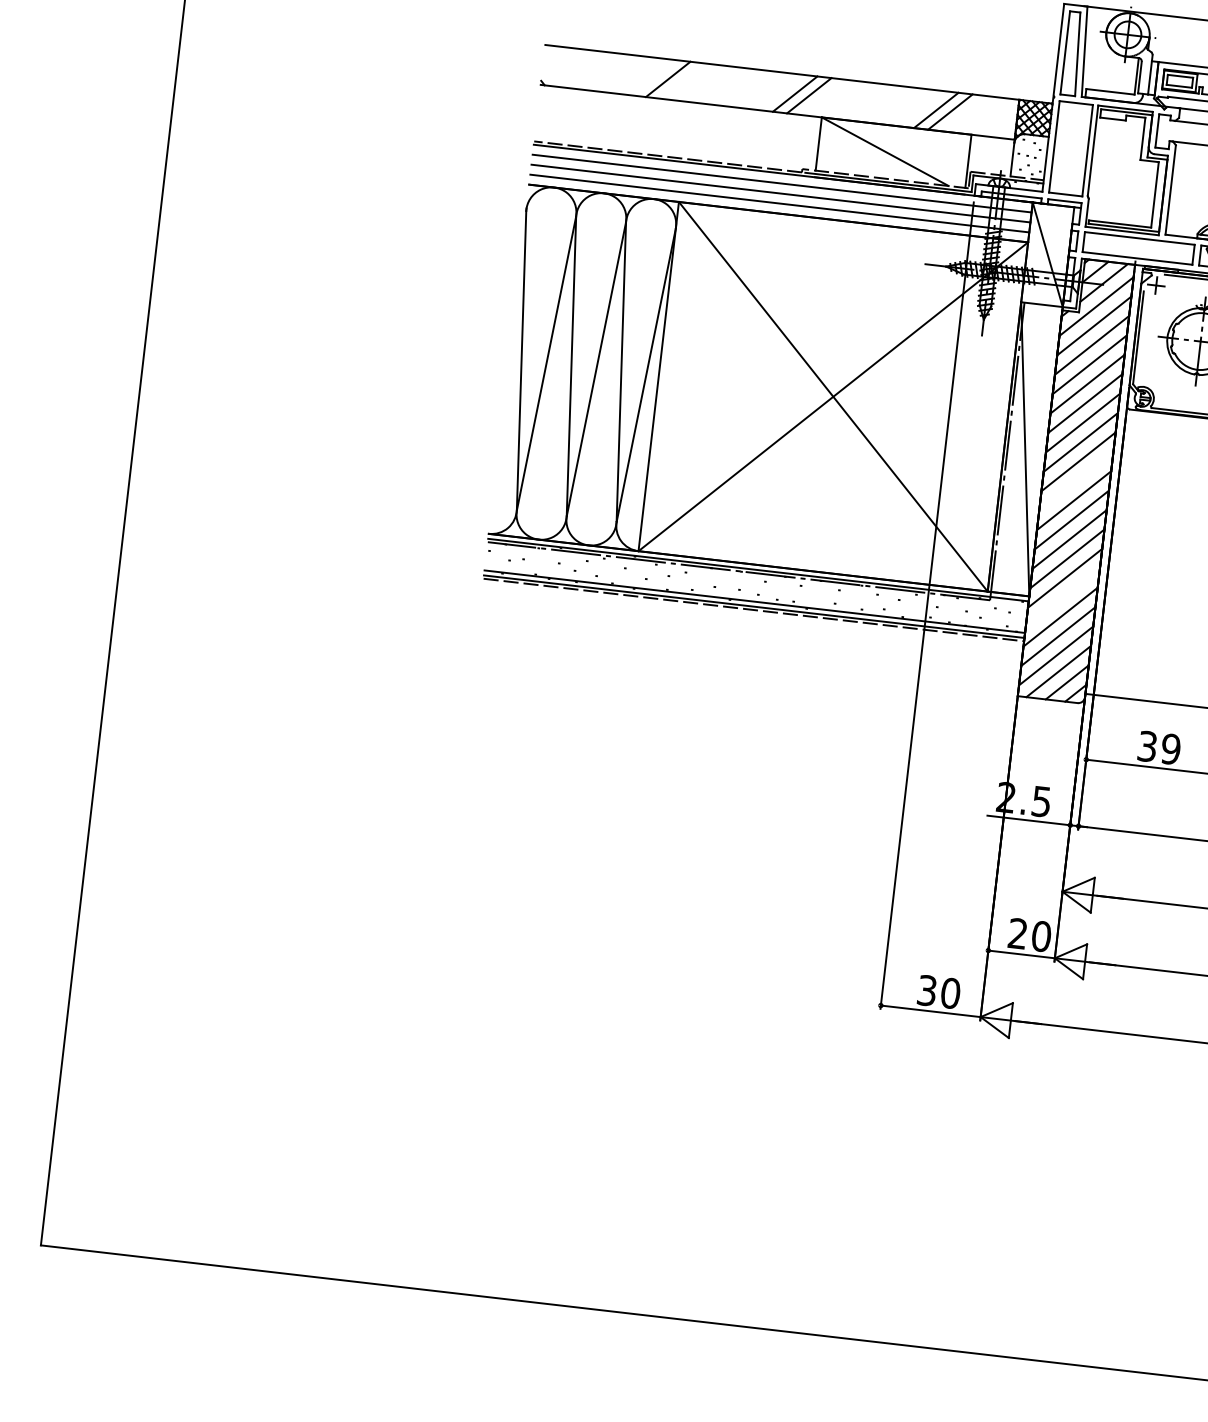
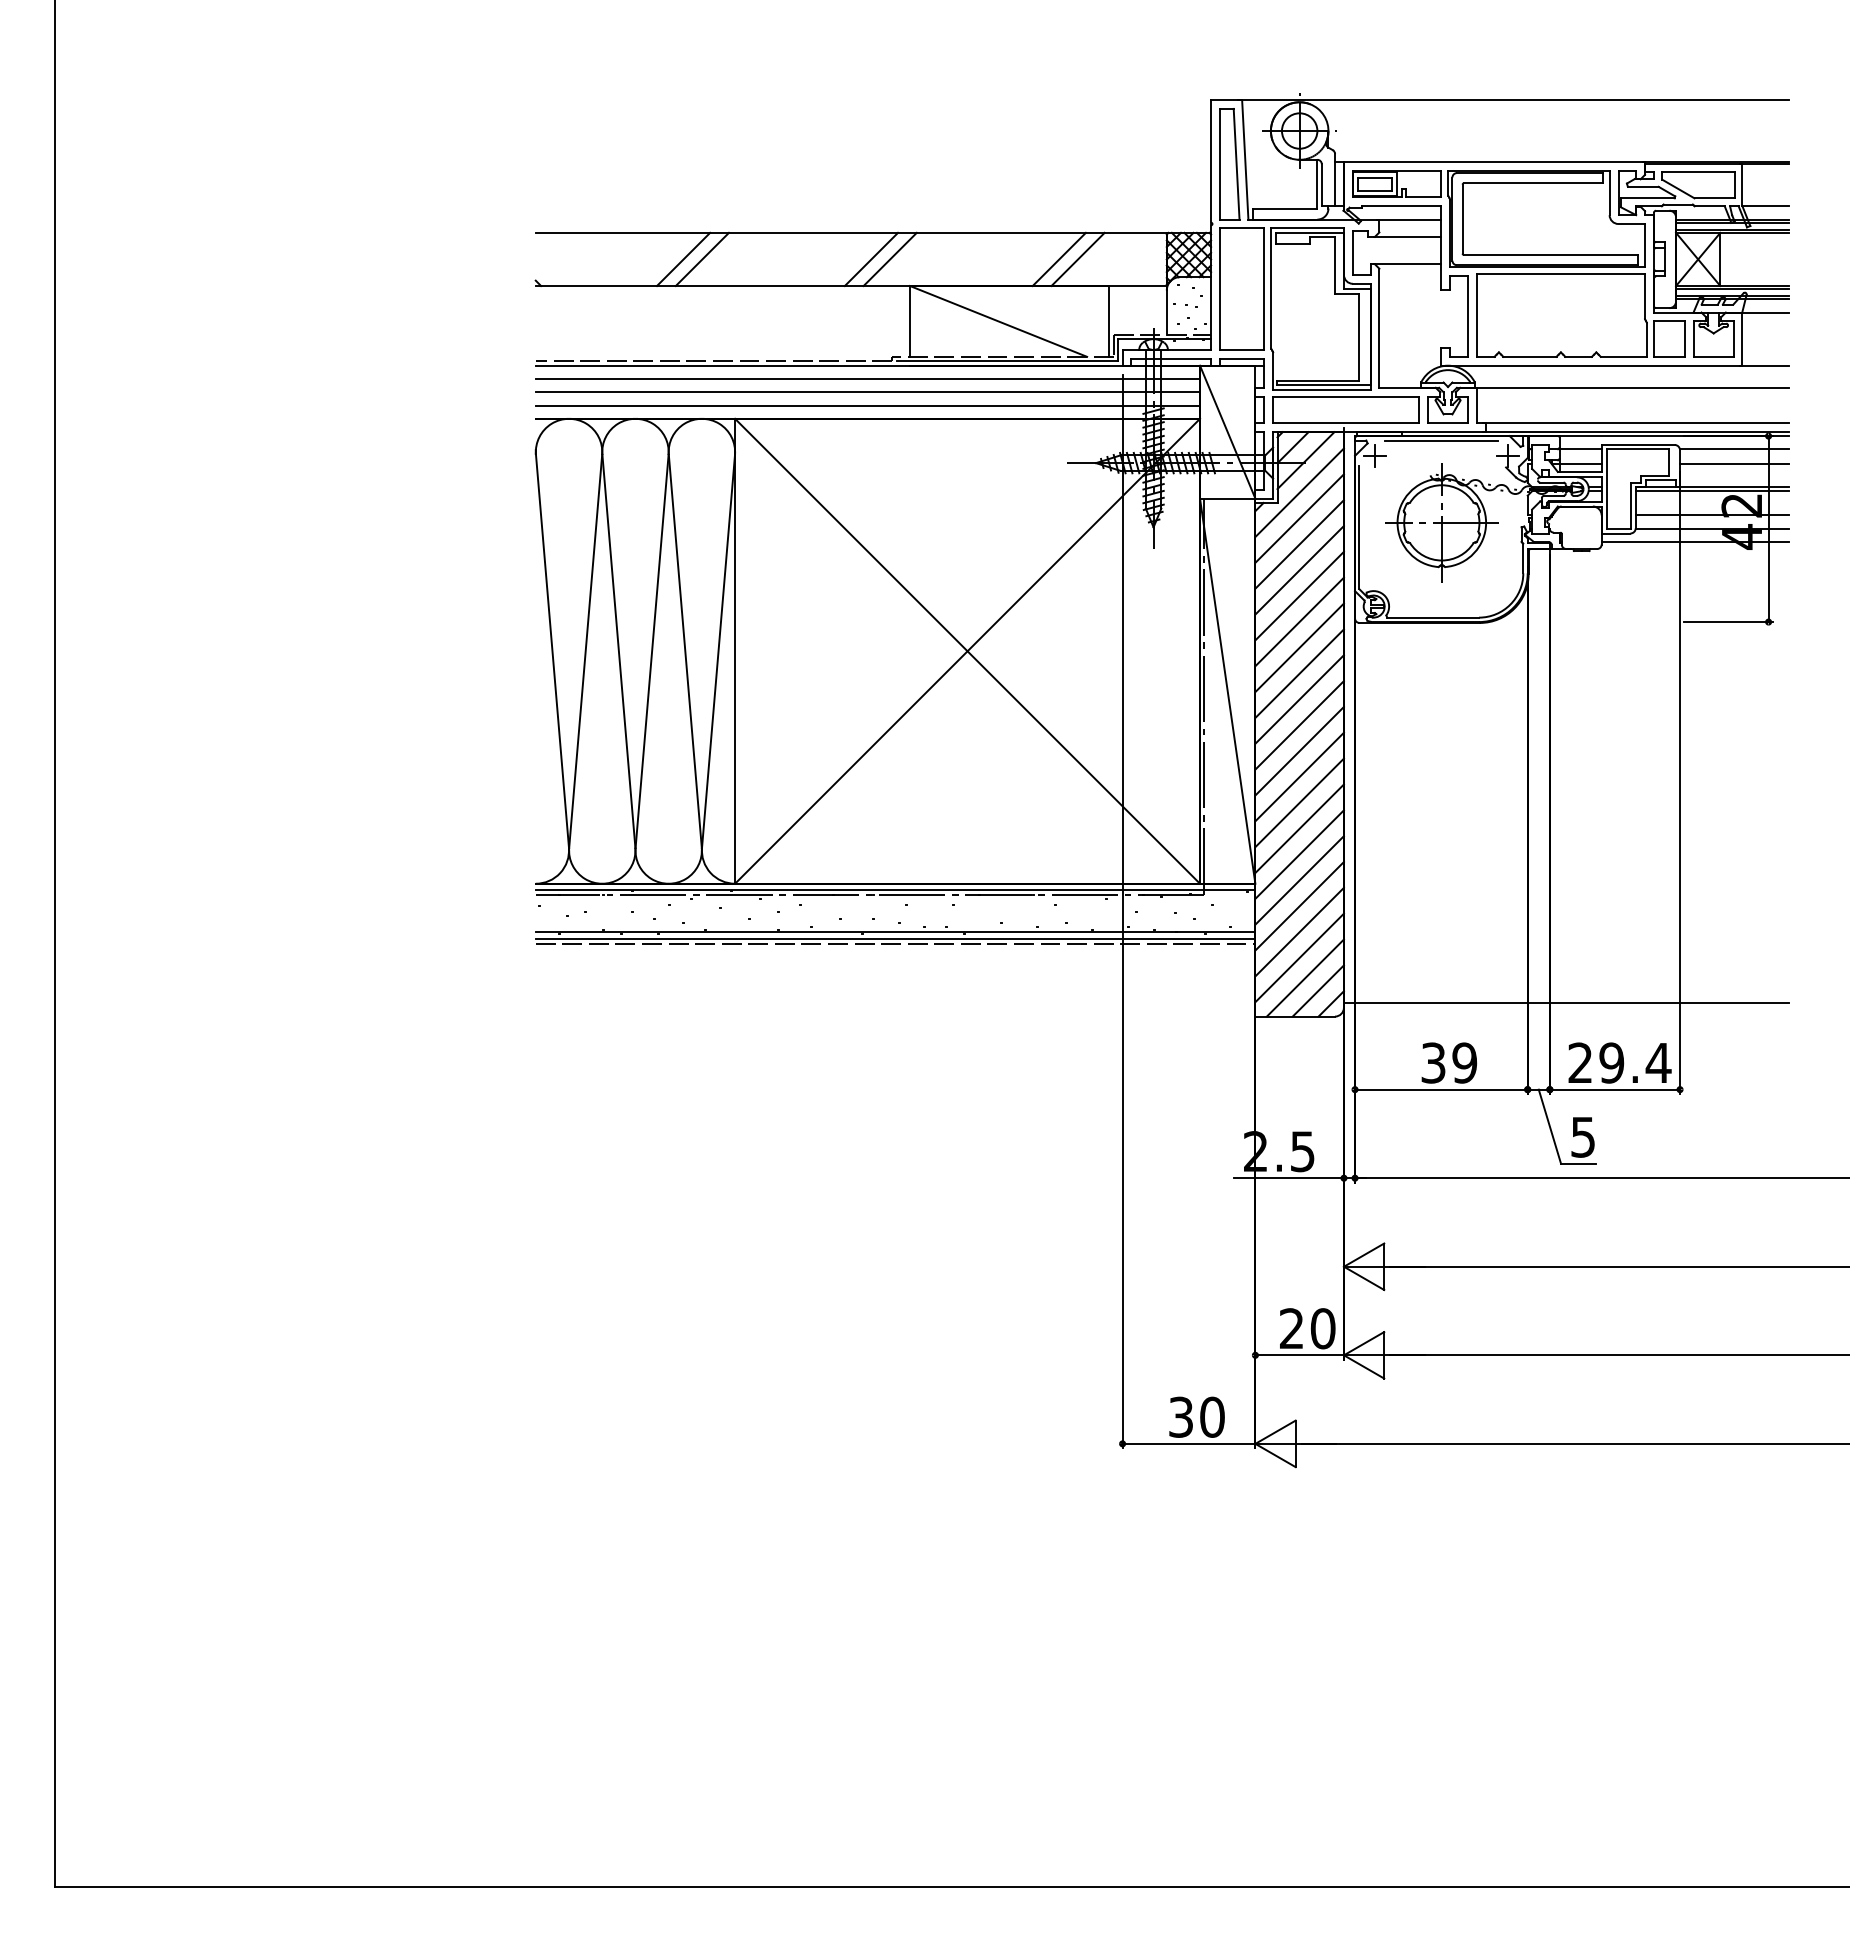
line: (654, 77) -> (683, 259), added
line: (1076, 481) -> (1299, 725), added
line: (1062, 597) -> (1299, 880), added

